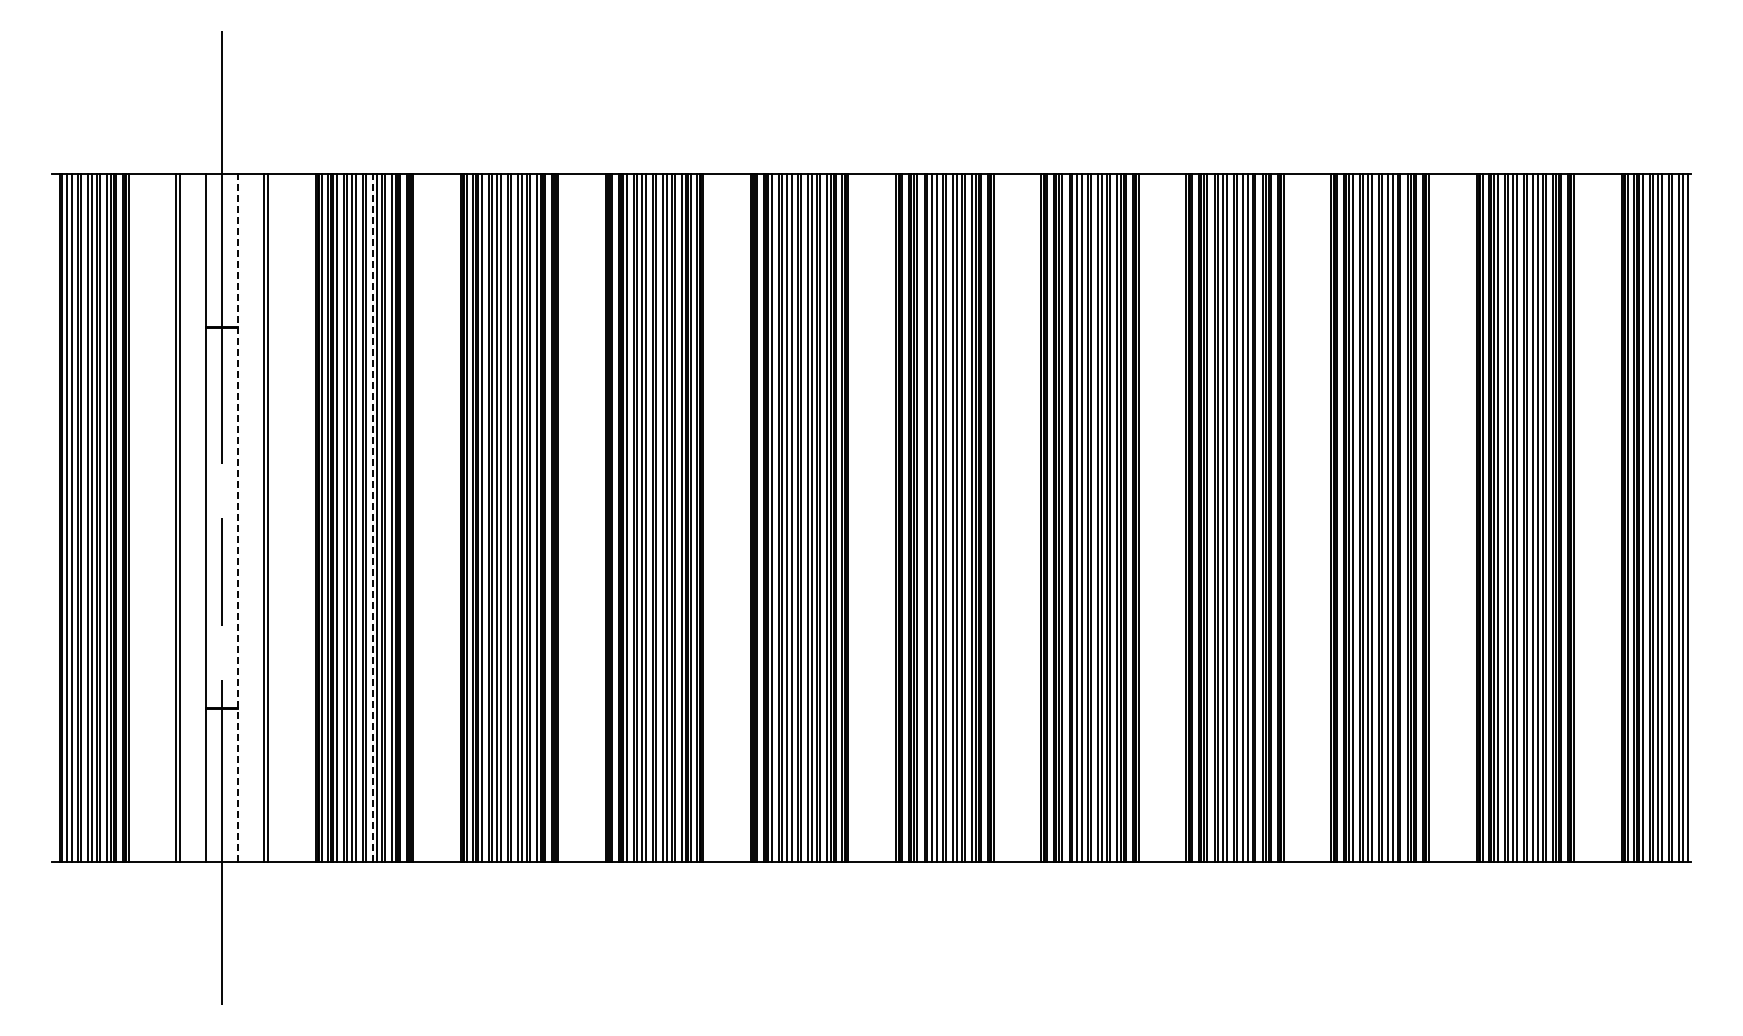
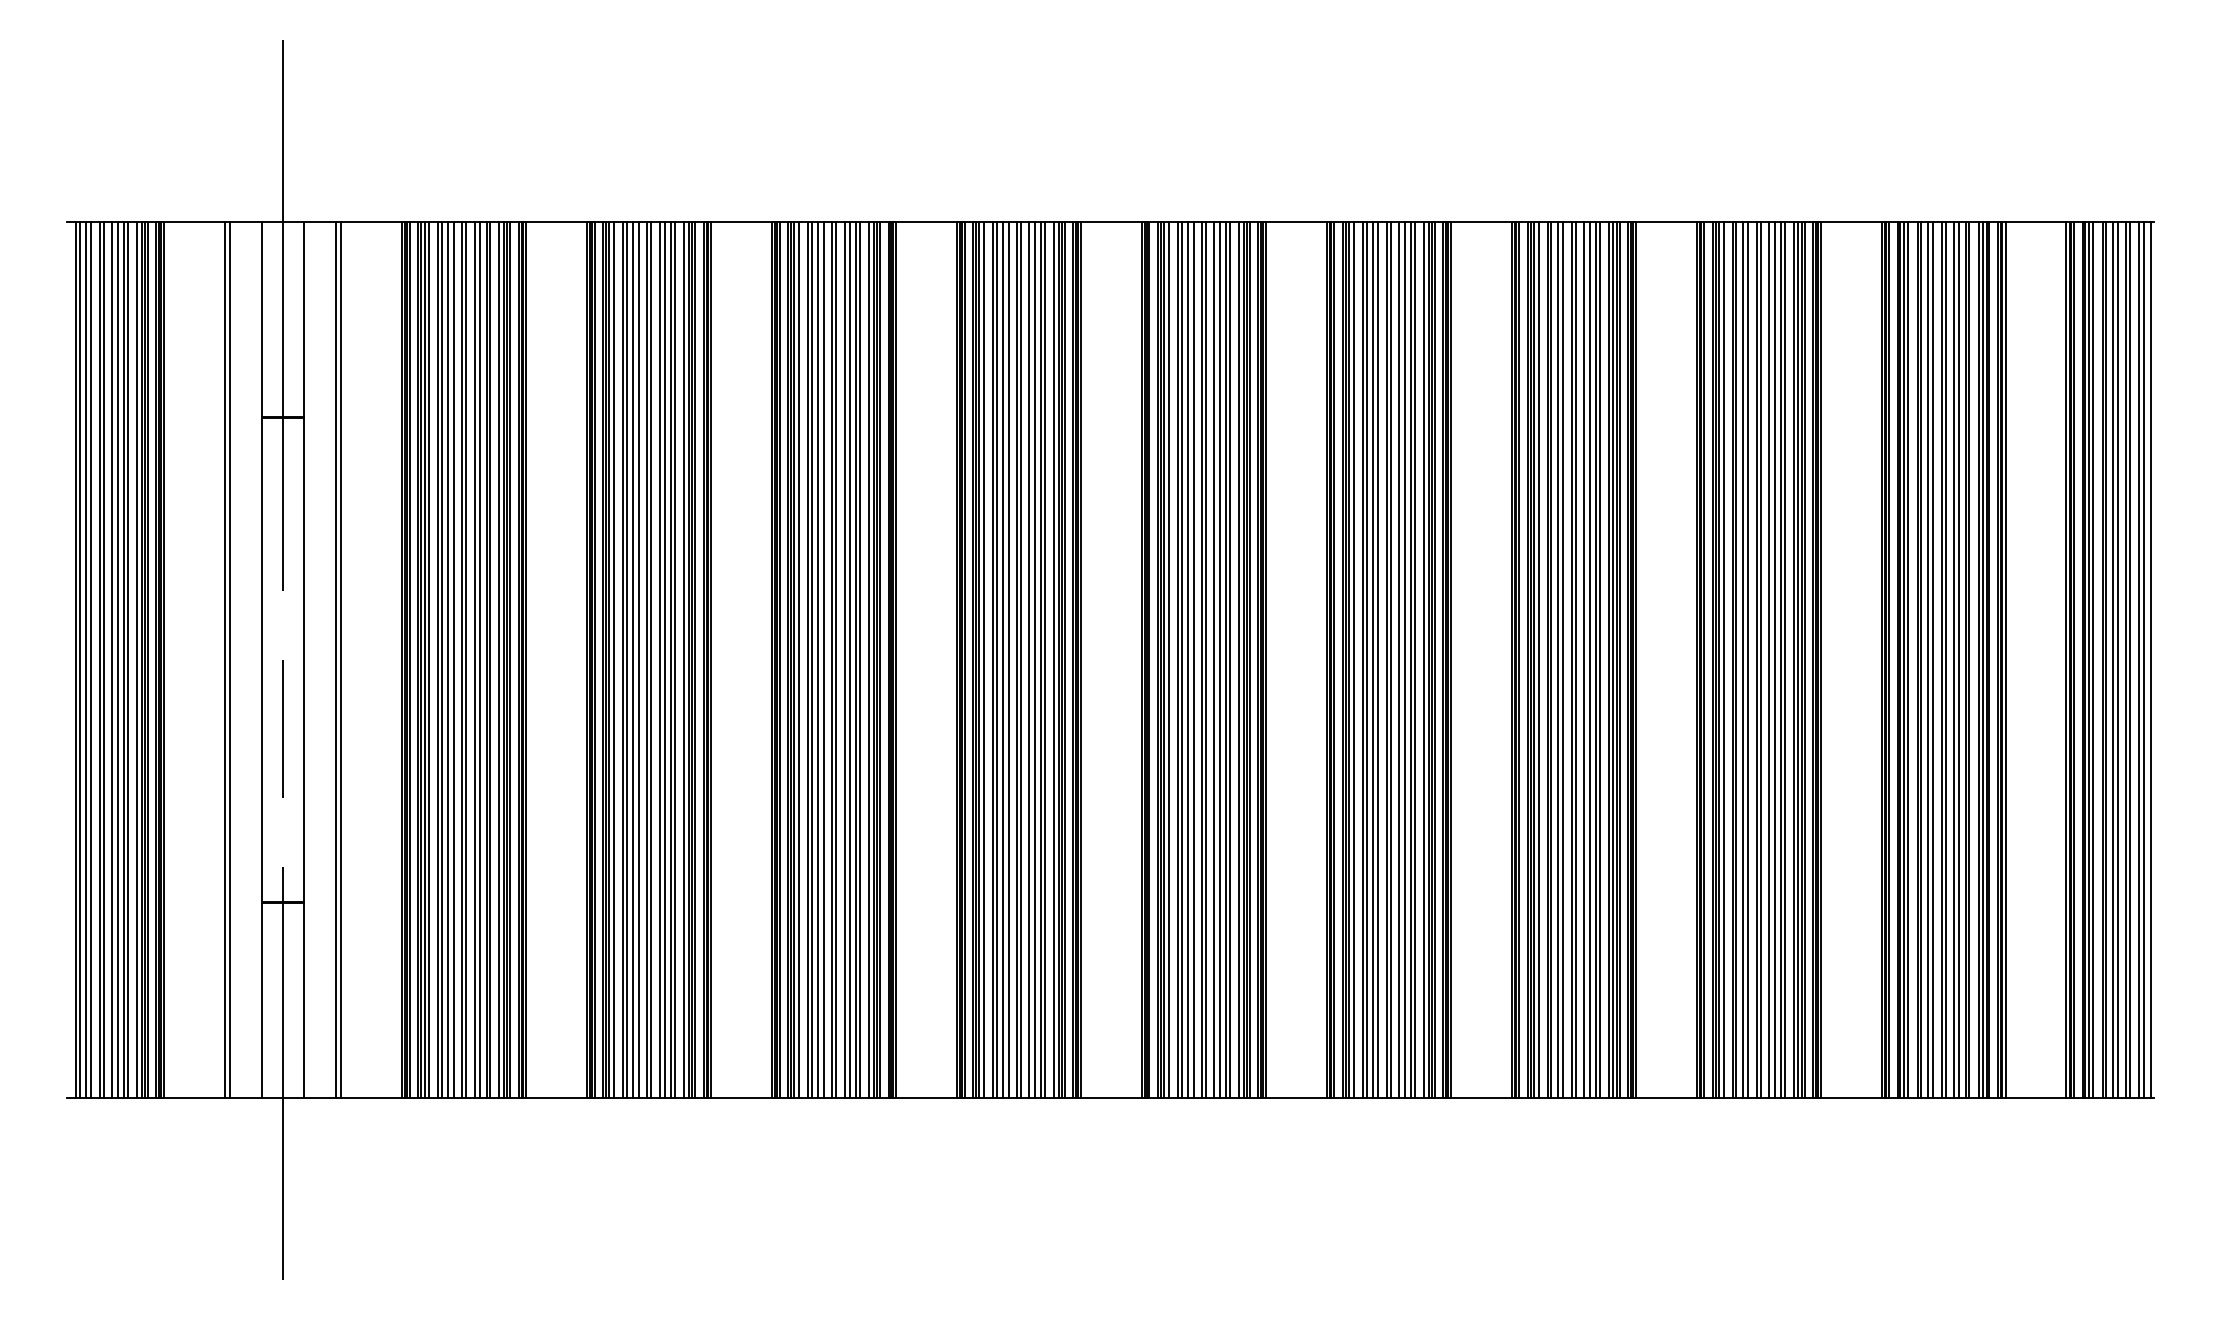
line: (238, 517) -> (303, 659), dashed -> solid
line: (372, 517) -> (474, 659), dashed -> solid

